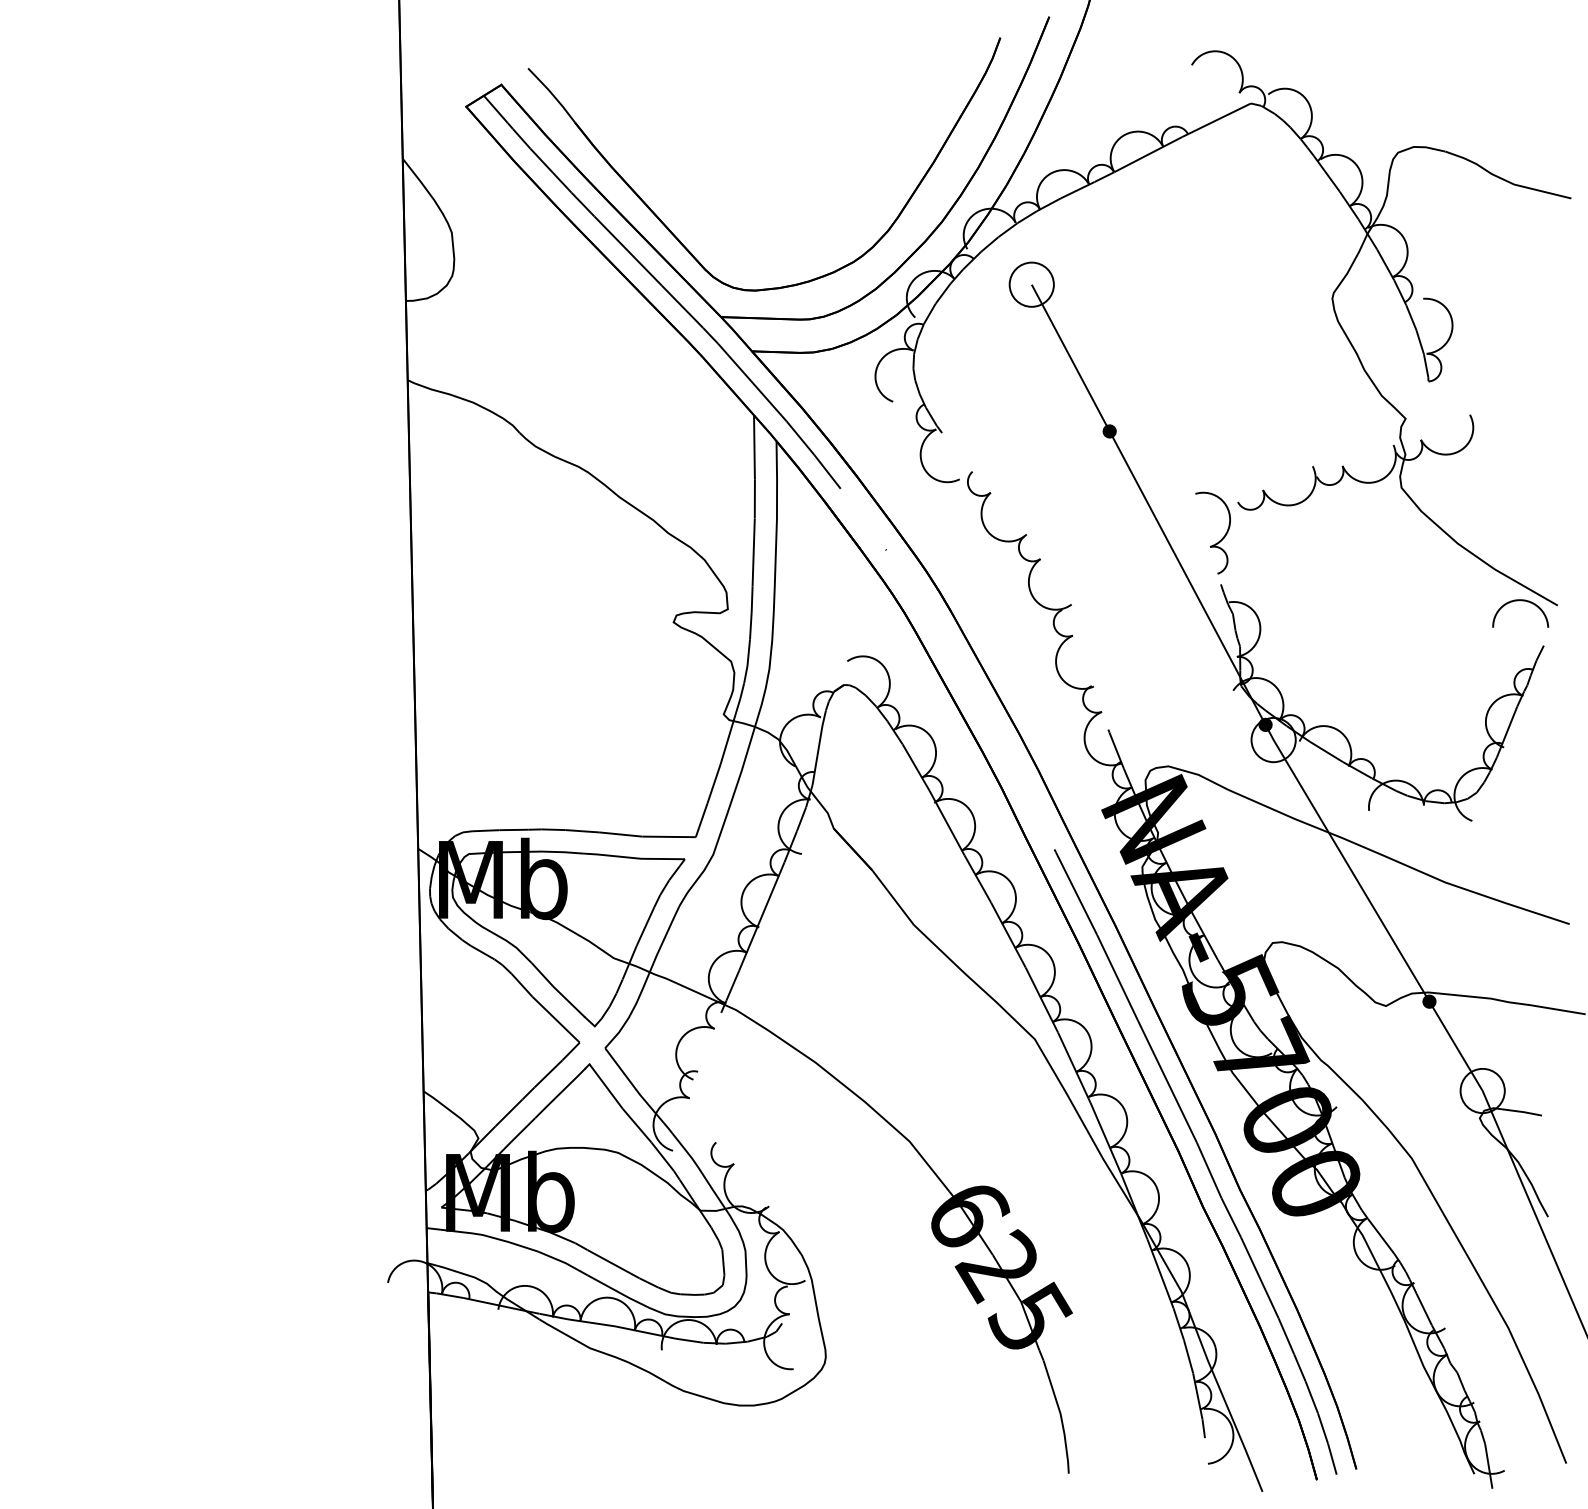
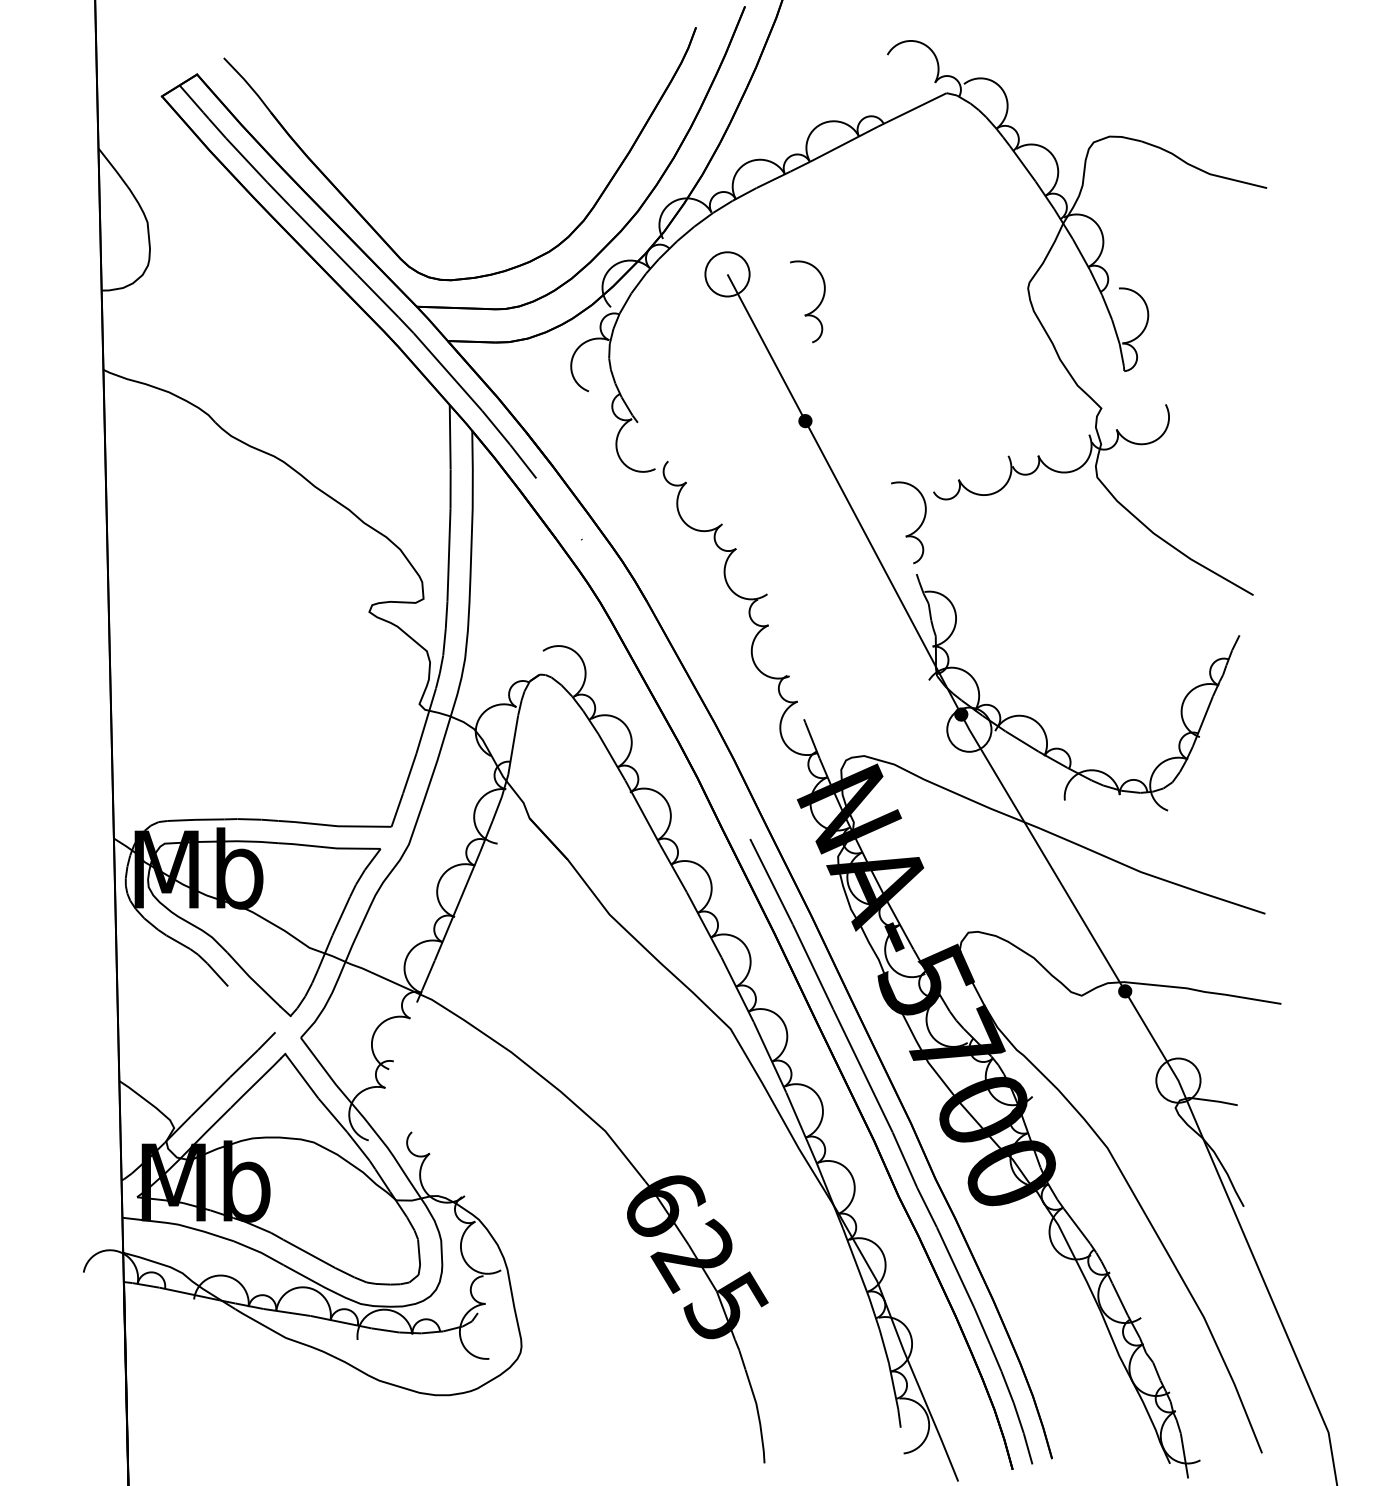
part: (1119, 318) -> (815, 308), added
arc: (1520, 601) -> (1216, 591), removed
line: (555, 1019) -> (251, 1009), removed

